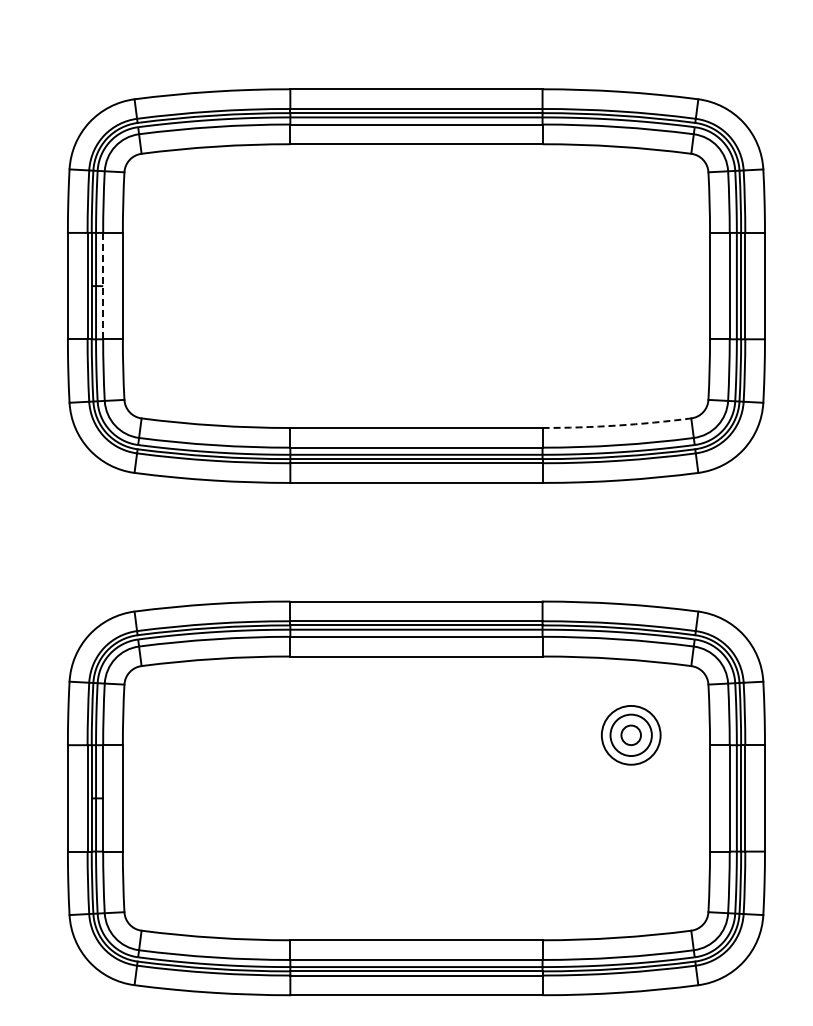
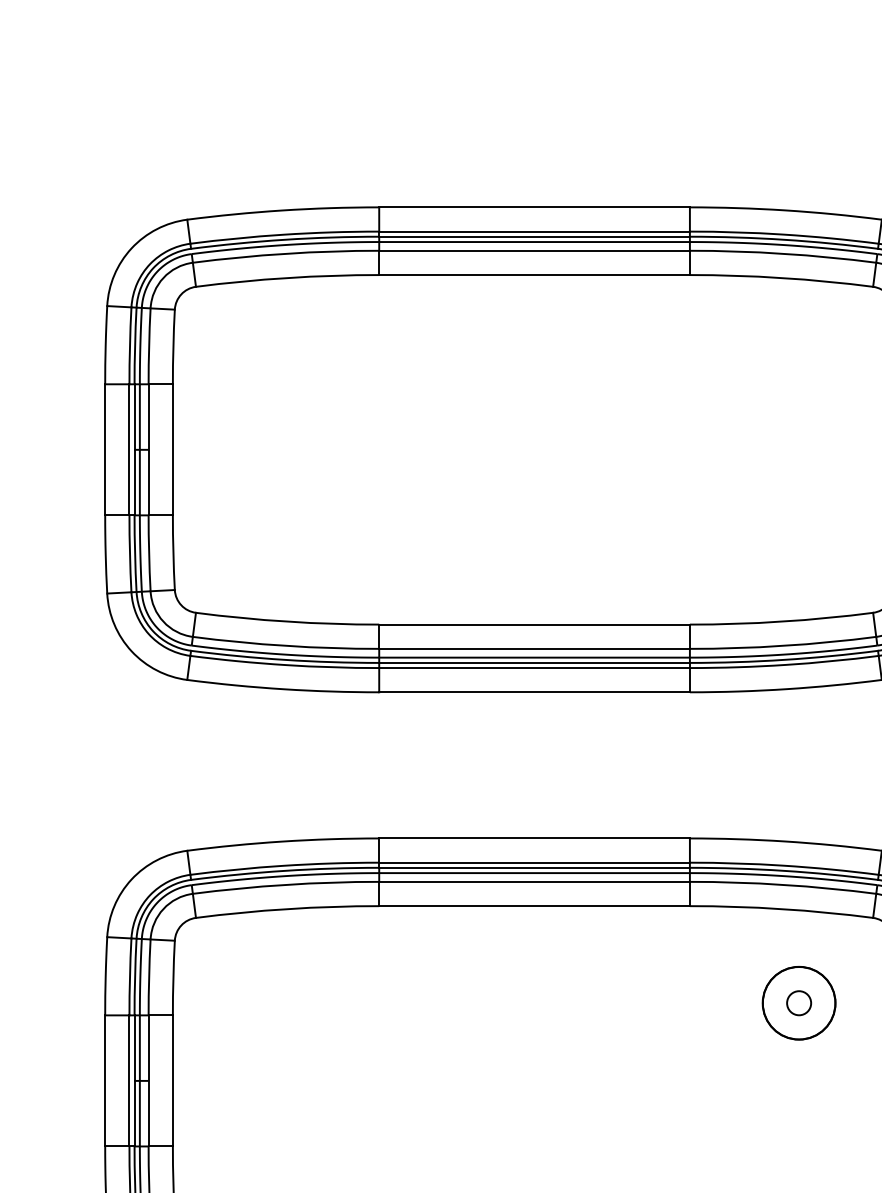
line: (103, 285) -> (149, 449), dashed -> solid
arc: (617, 425) -> (782, 621), dashed -> solid
circle: (630, 734) -> (798, 1002), size x1.43

